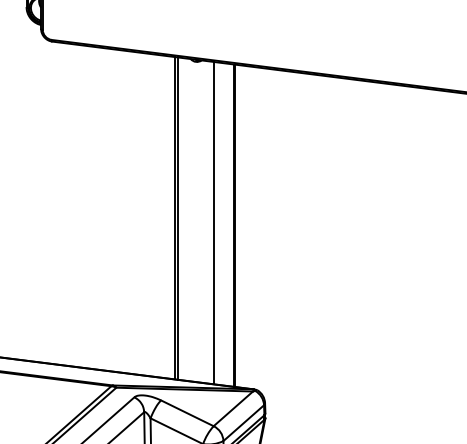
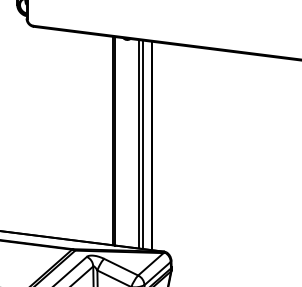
line: (220, 223) -> (142, 144), added

